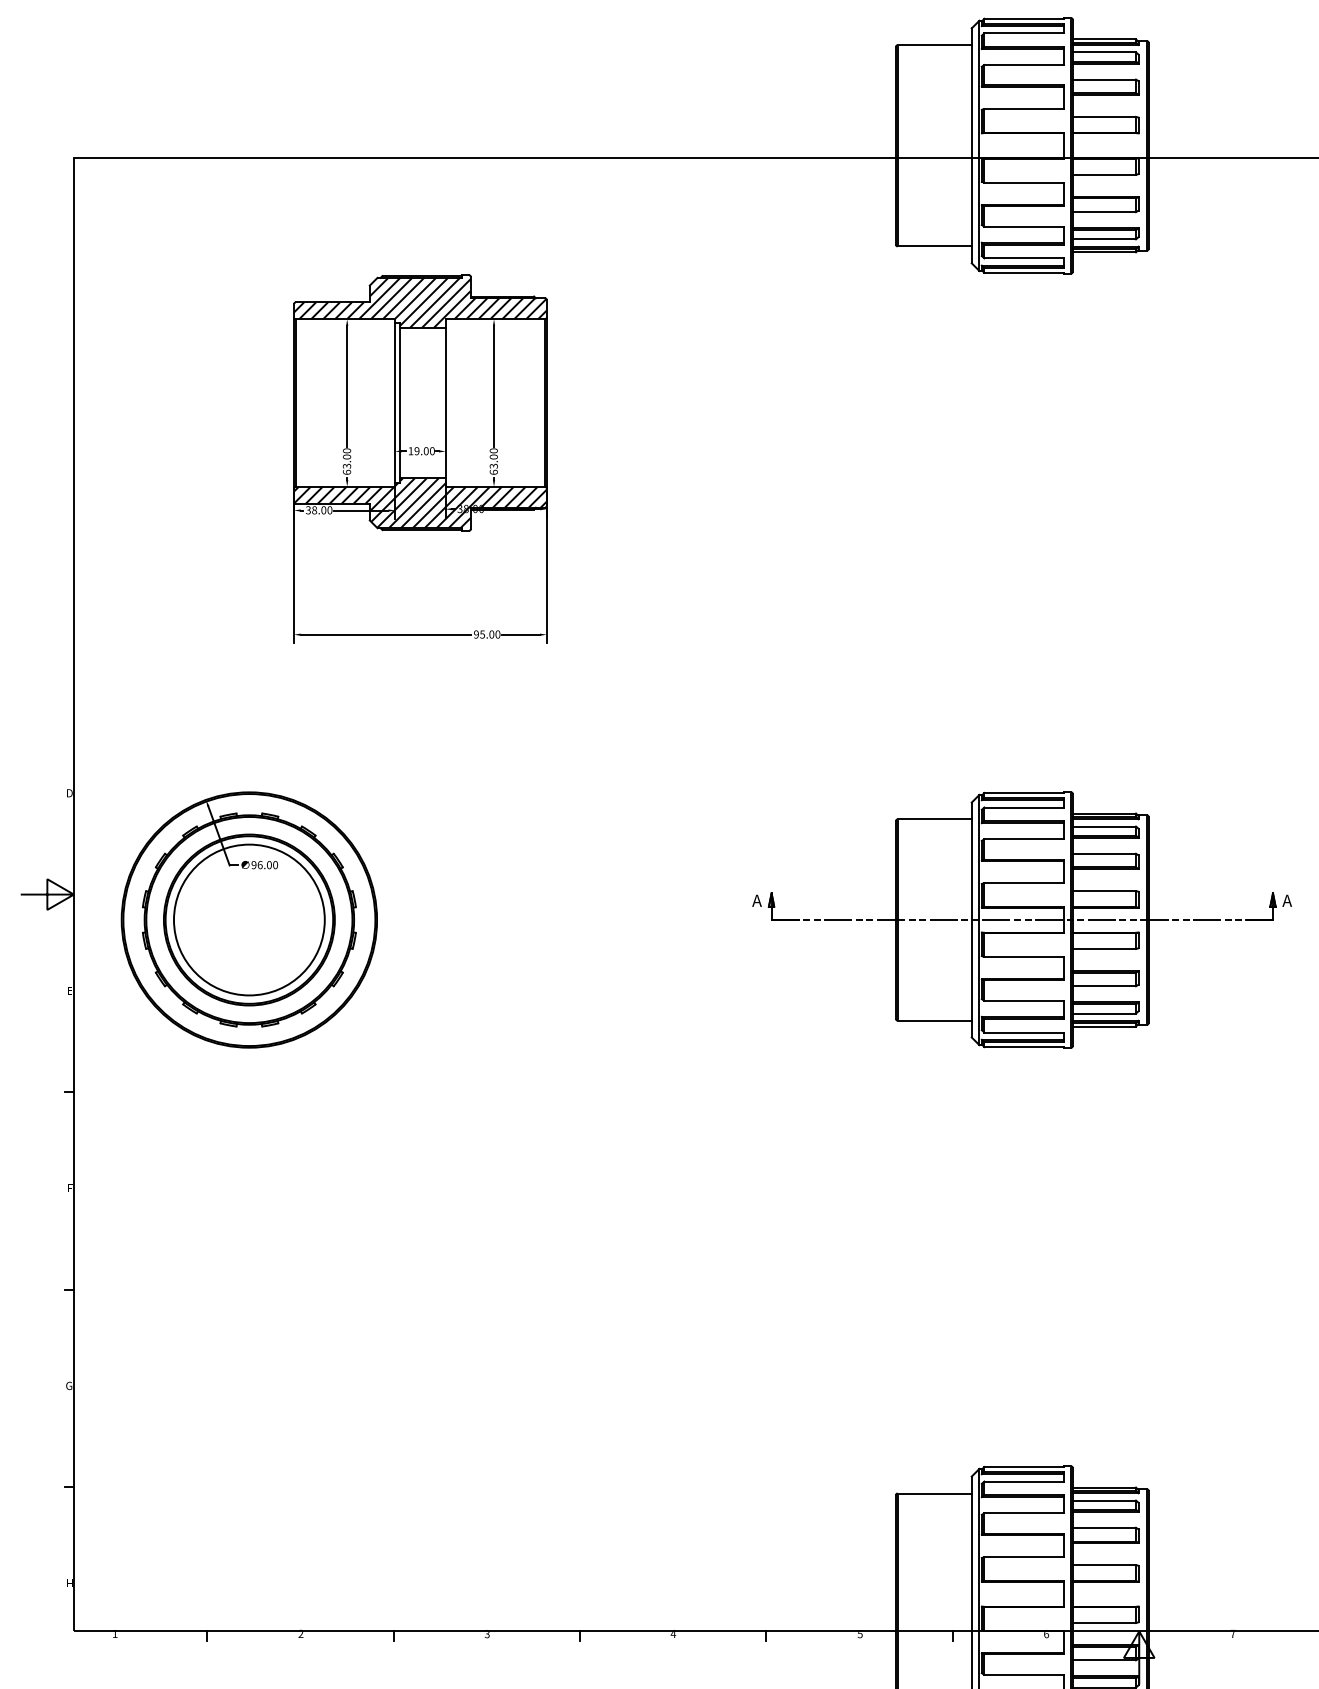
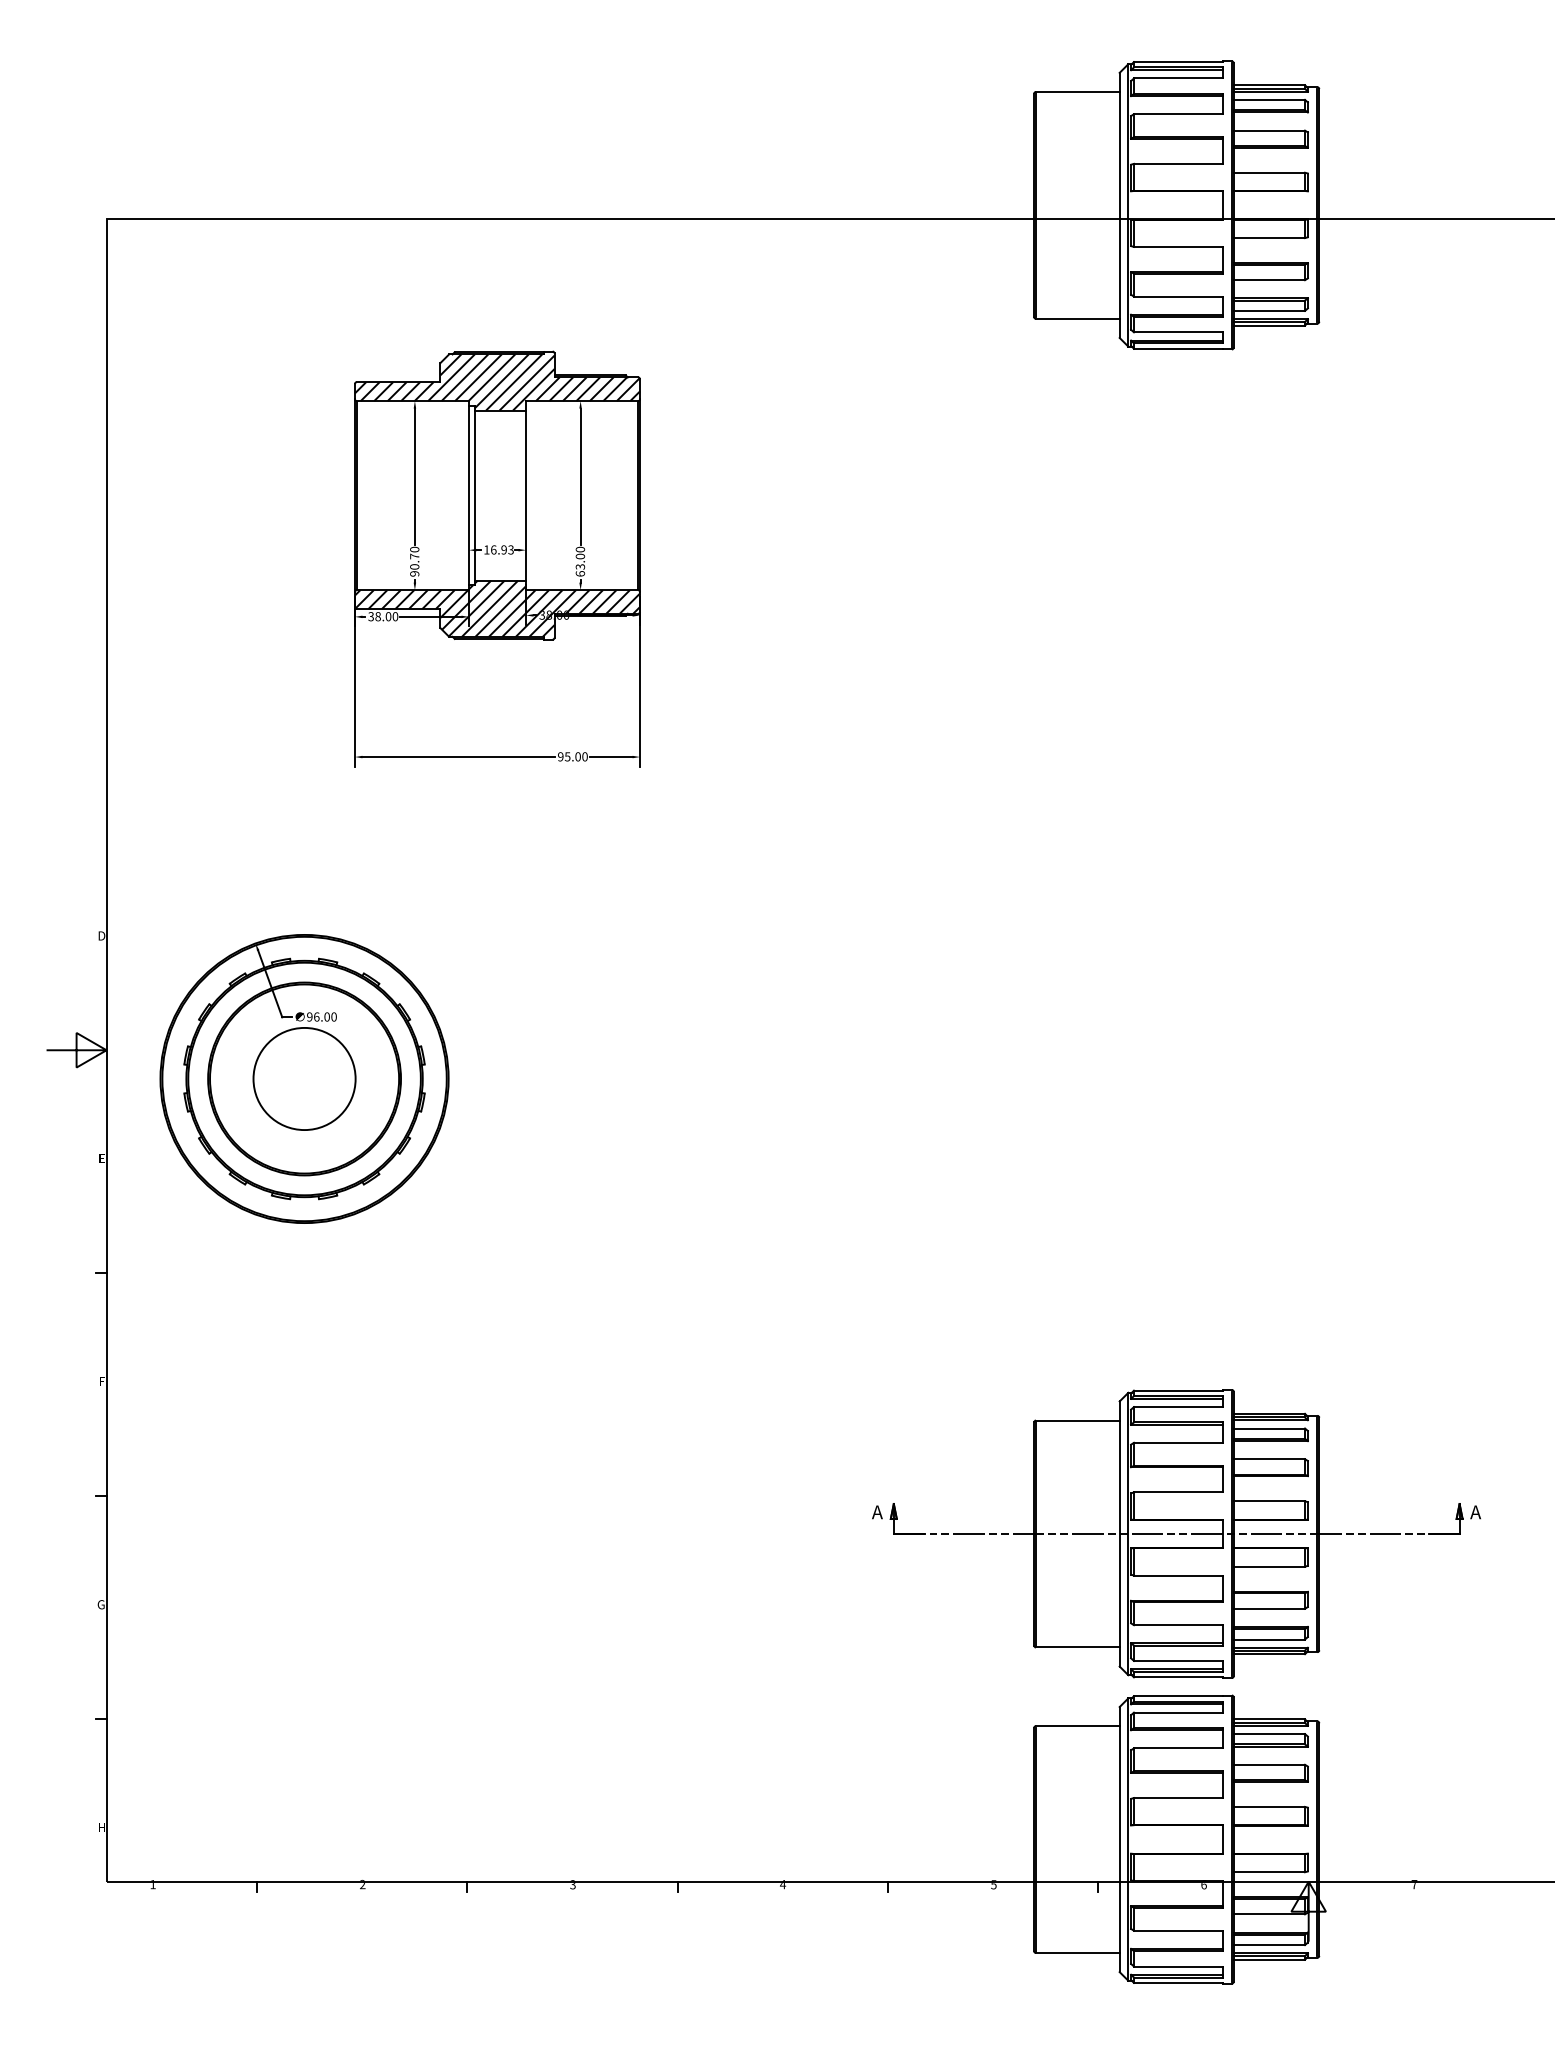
text: (424, 450) -> (502, 549), 19.00 -> 16.93
text: (346, 464) -> (414, 564), 63.00 -> 90.70
circle: (249, 919) -> (304, 1078), size x0.6
part: (1022, 919) -> (1176, 1533), moved

